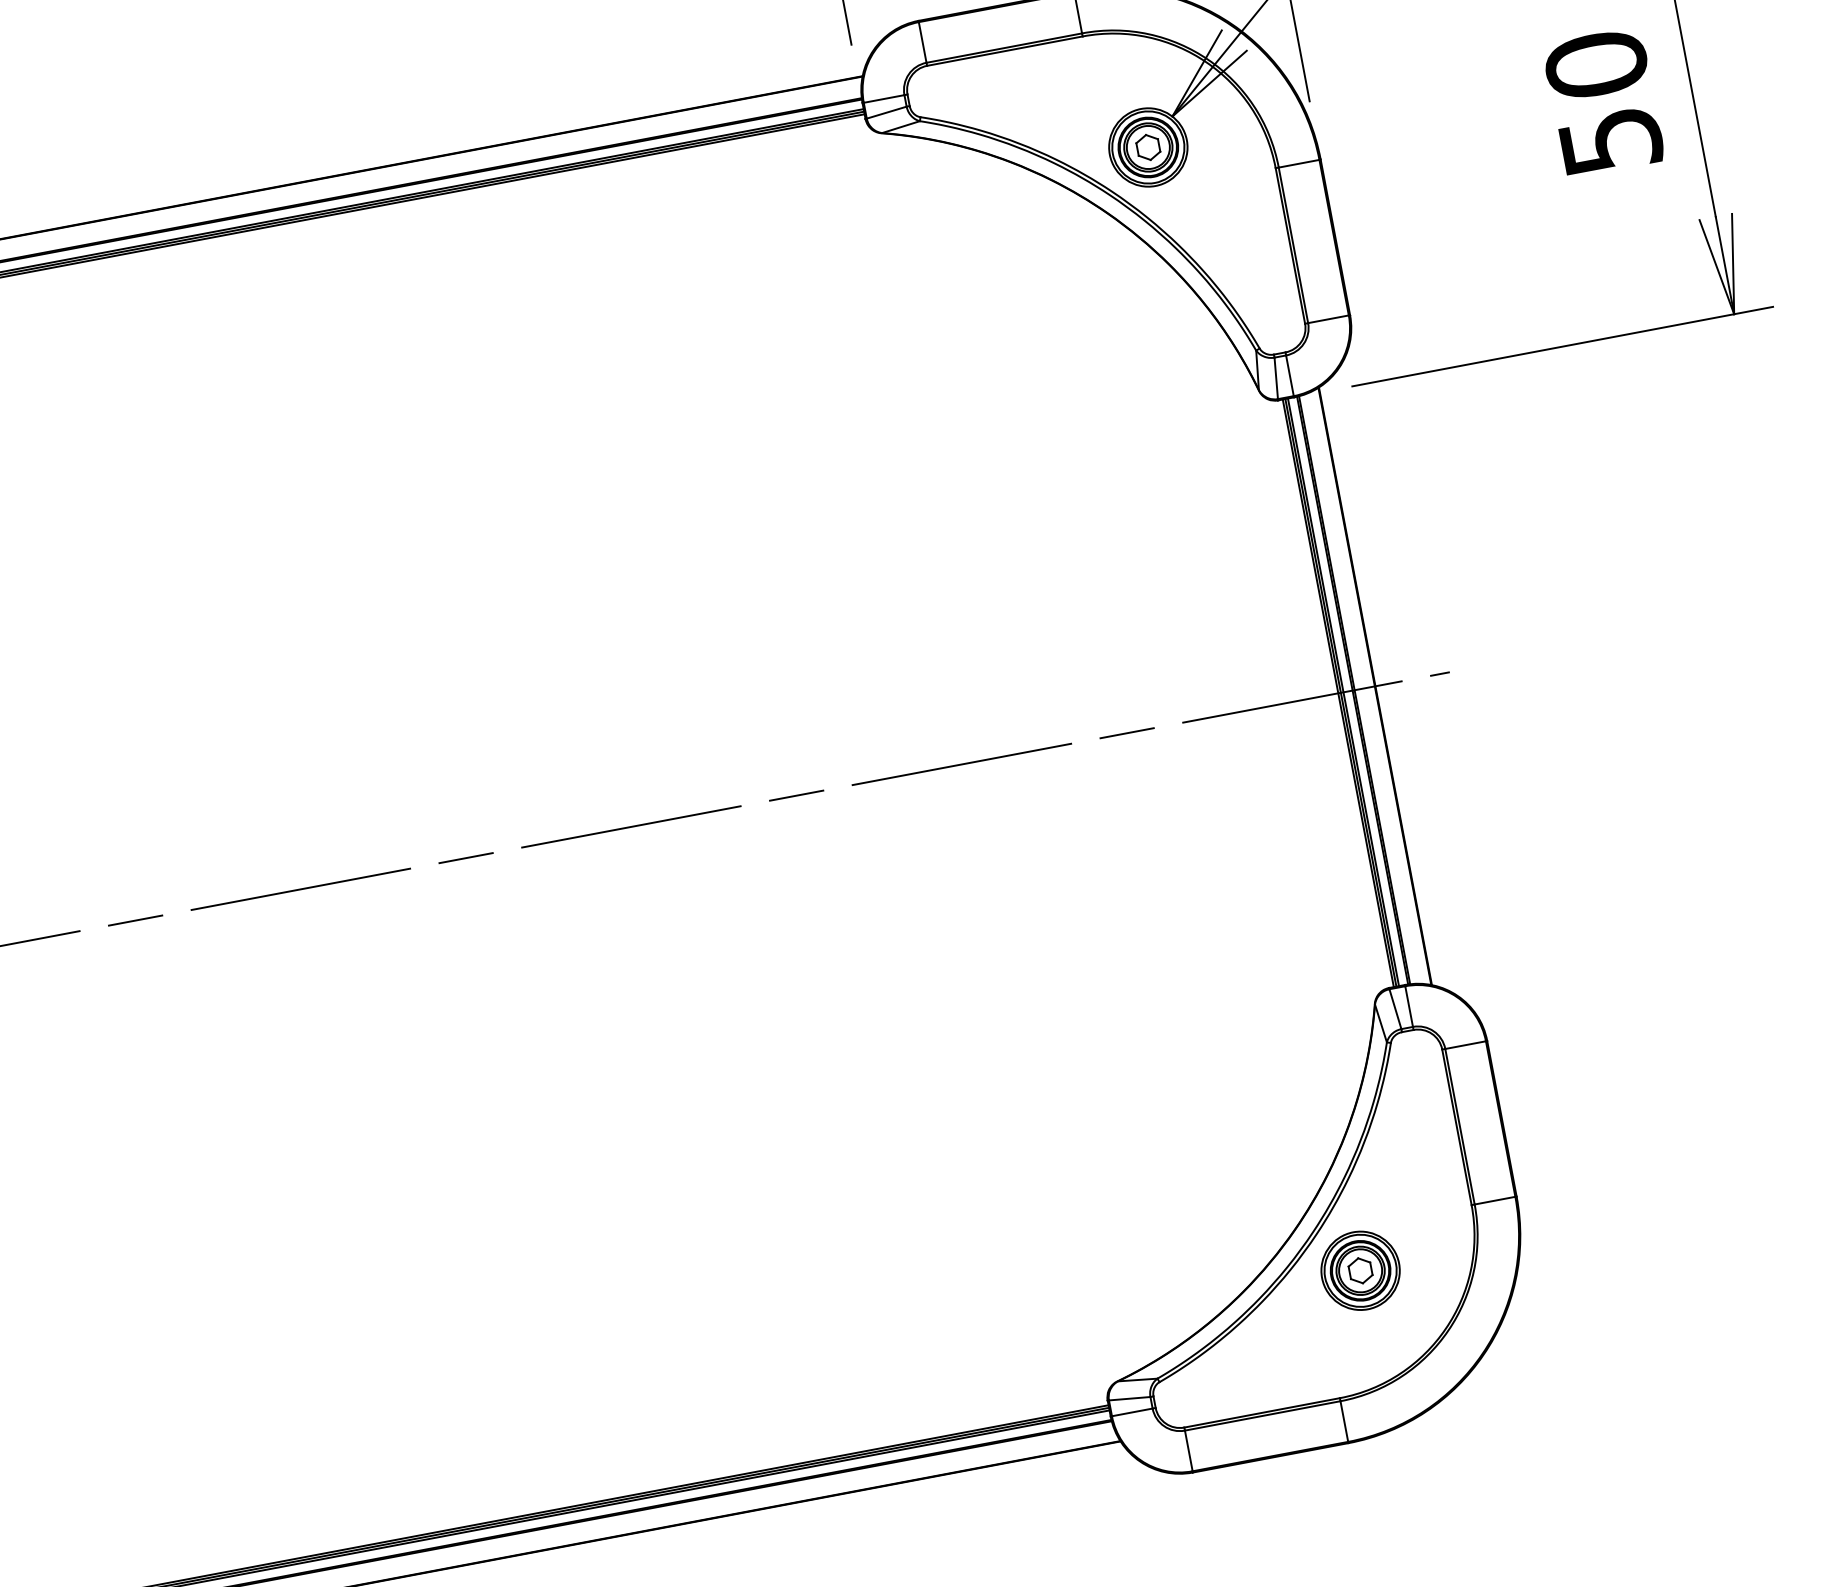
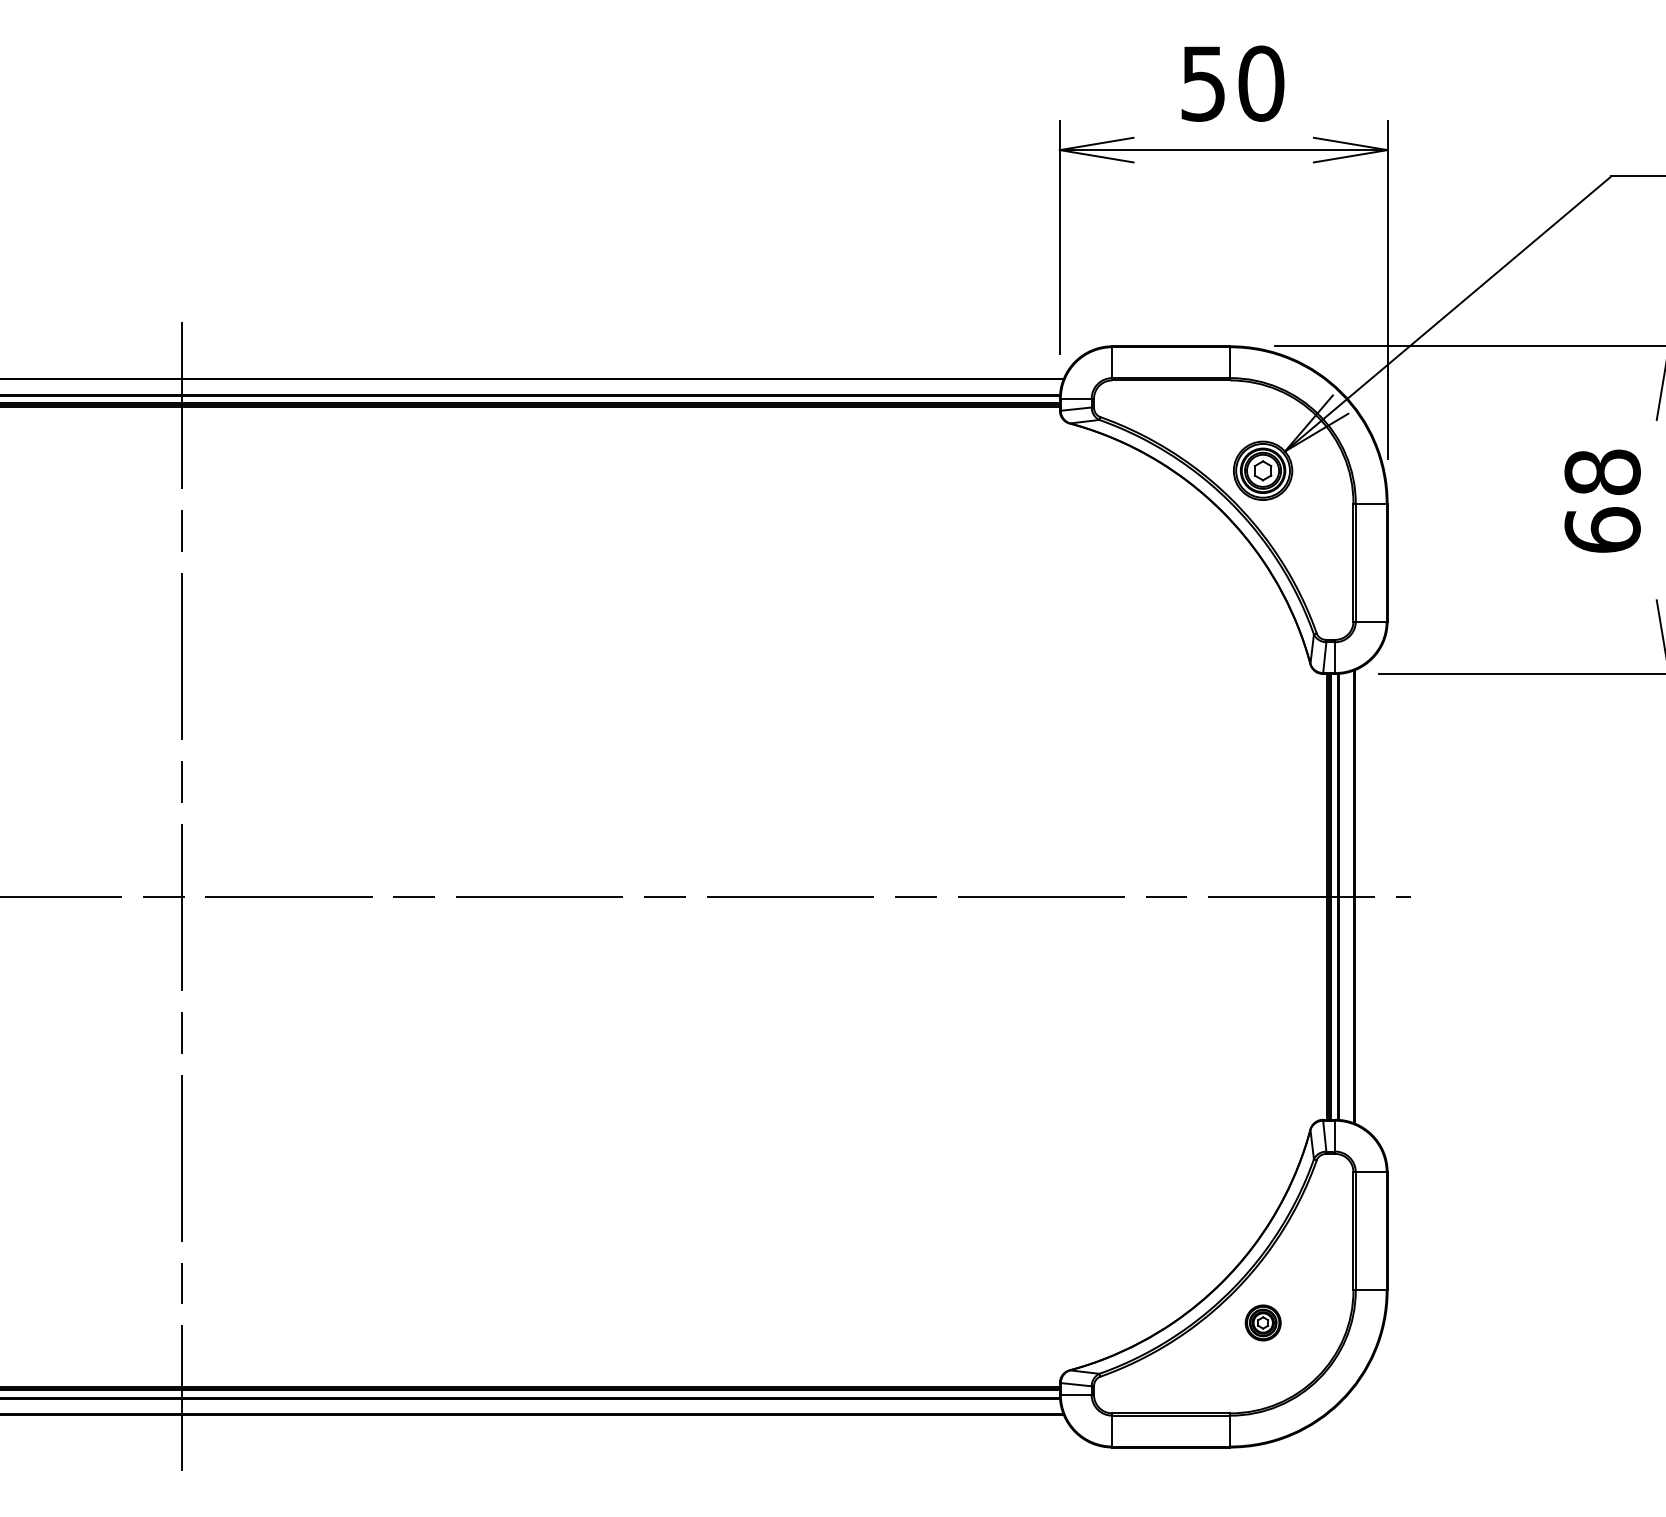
text: (1603, 102) -> (1602, 500), 50 -> 68
part: (1361, 1270) -> (1263, 1322), size x0.6

